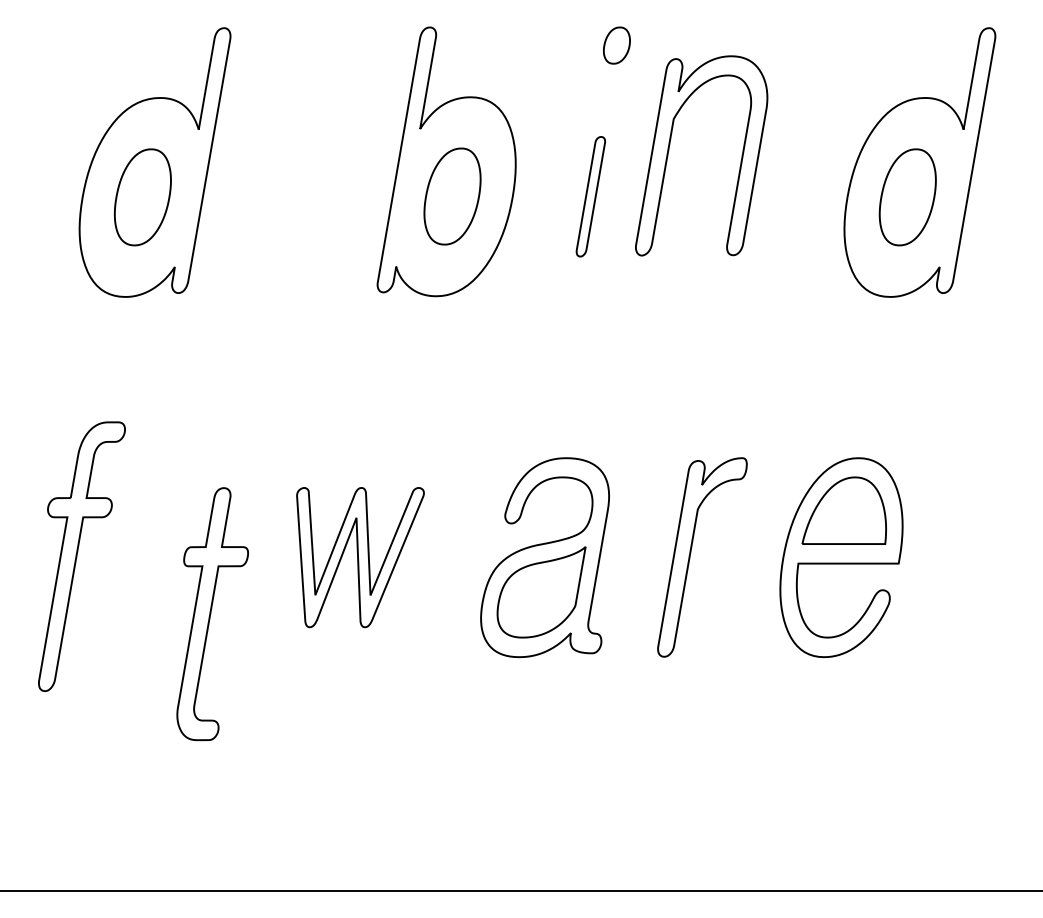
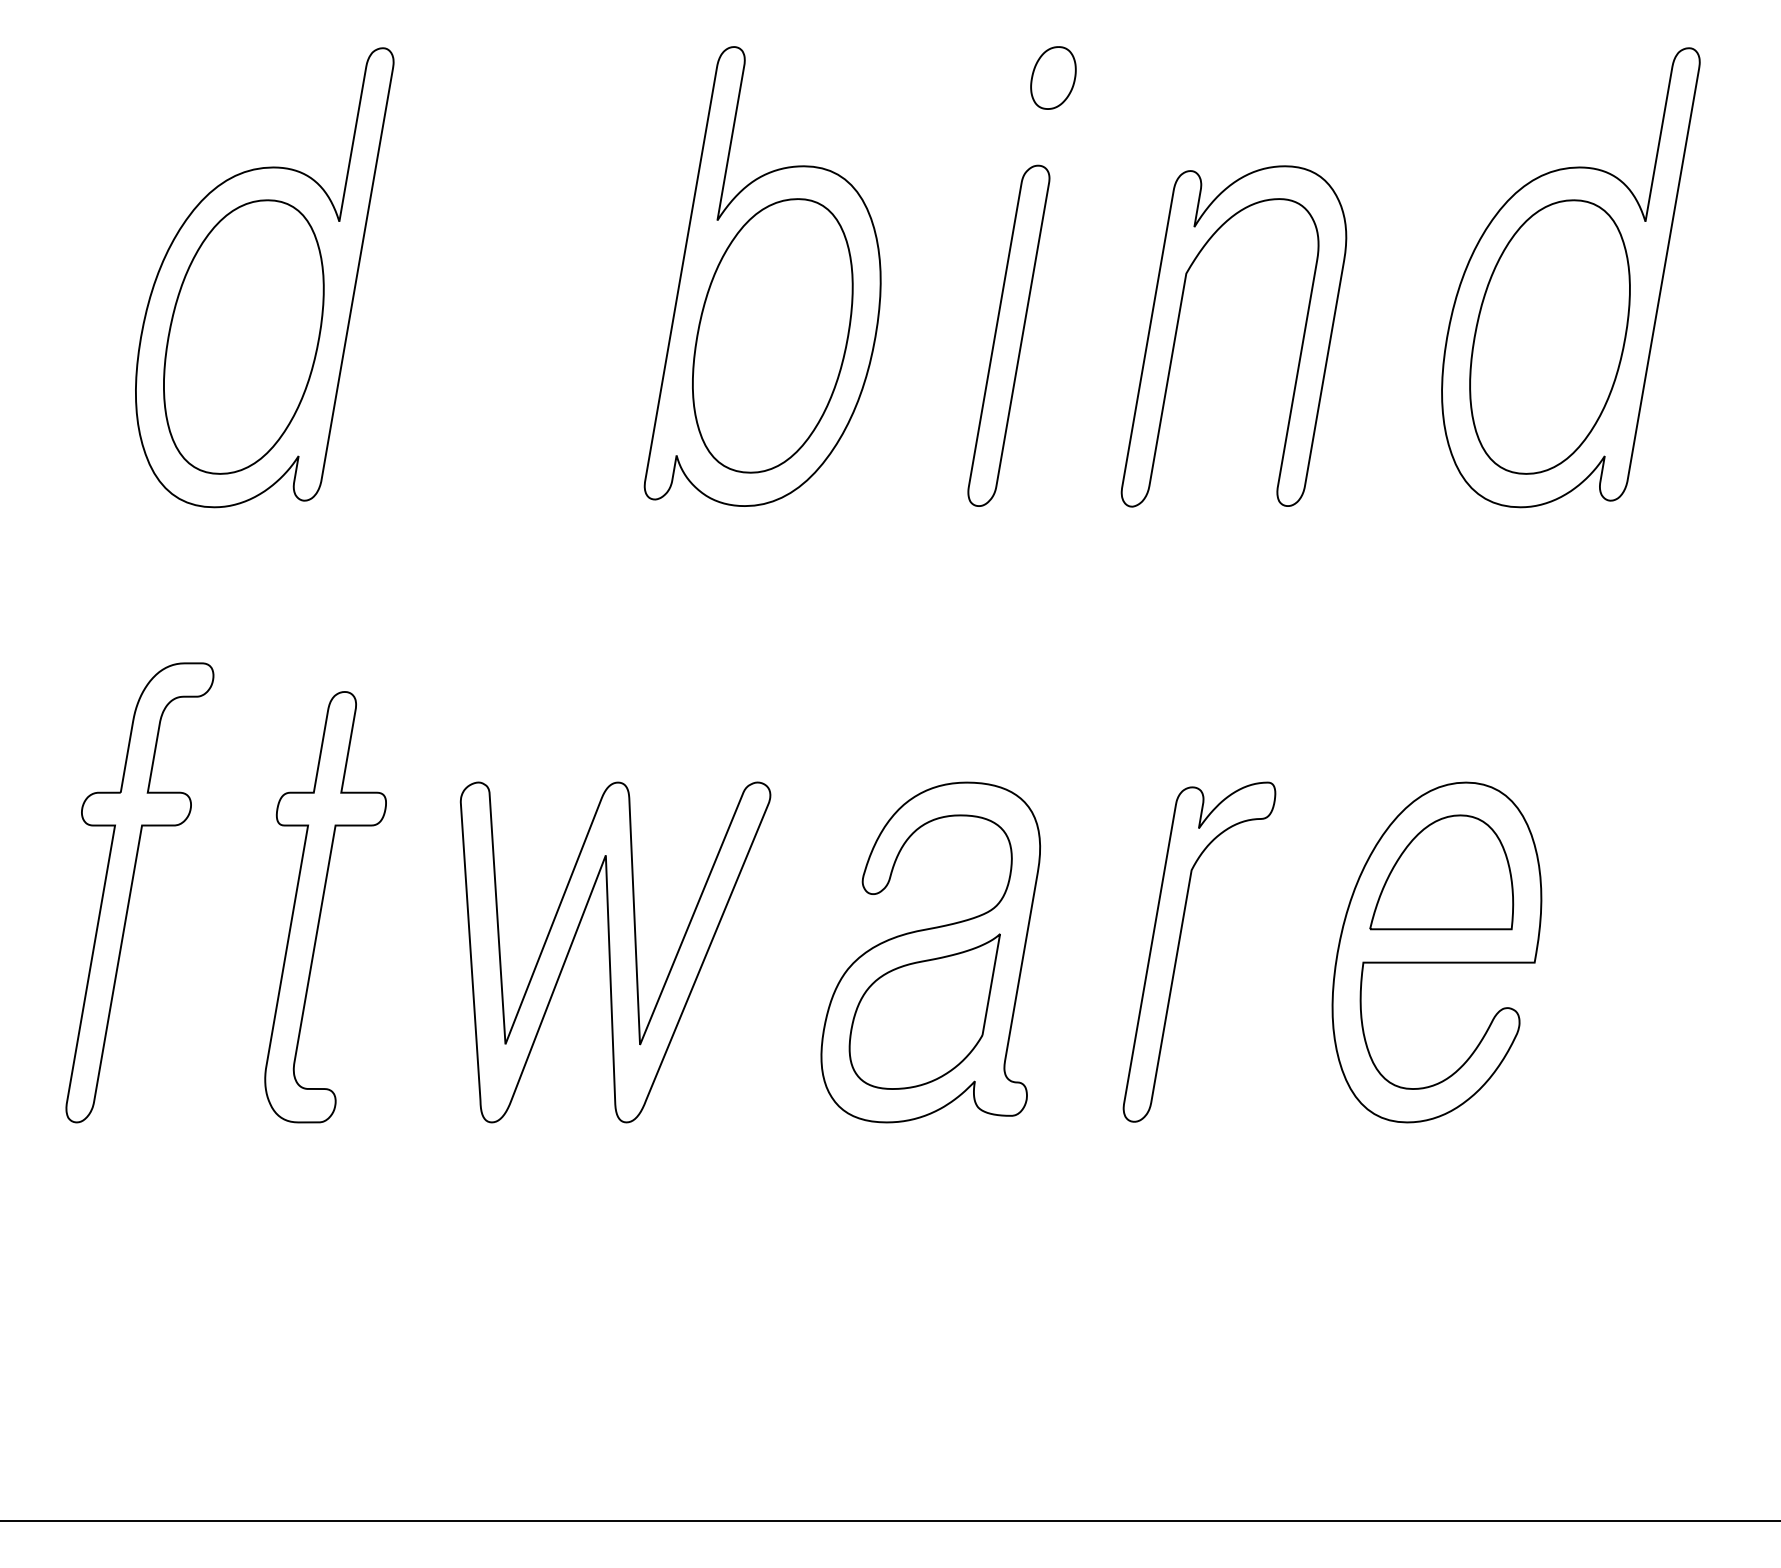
part: (669, 150) -> (1179, 327), moved
part: (452, 196) -> (772, 335), size x1.67
part: (590, 196) -> (1008, 335), size x1.67
part: (142, 197) -> (243, 337), size x1.67
part: (907, 197) -> (1549, 337), size x1.67
part: (81, 556) -> (139, 892), moved
part: (360, 557) -> (615, 952), size x1.43
part: (212, 614) -> (325, 907), moved

